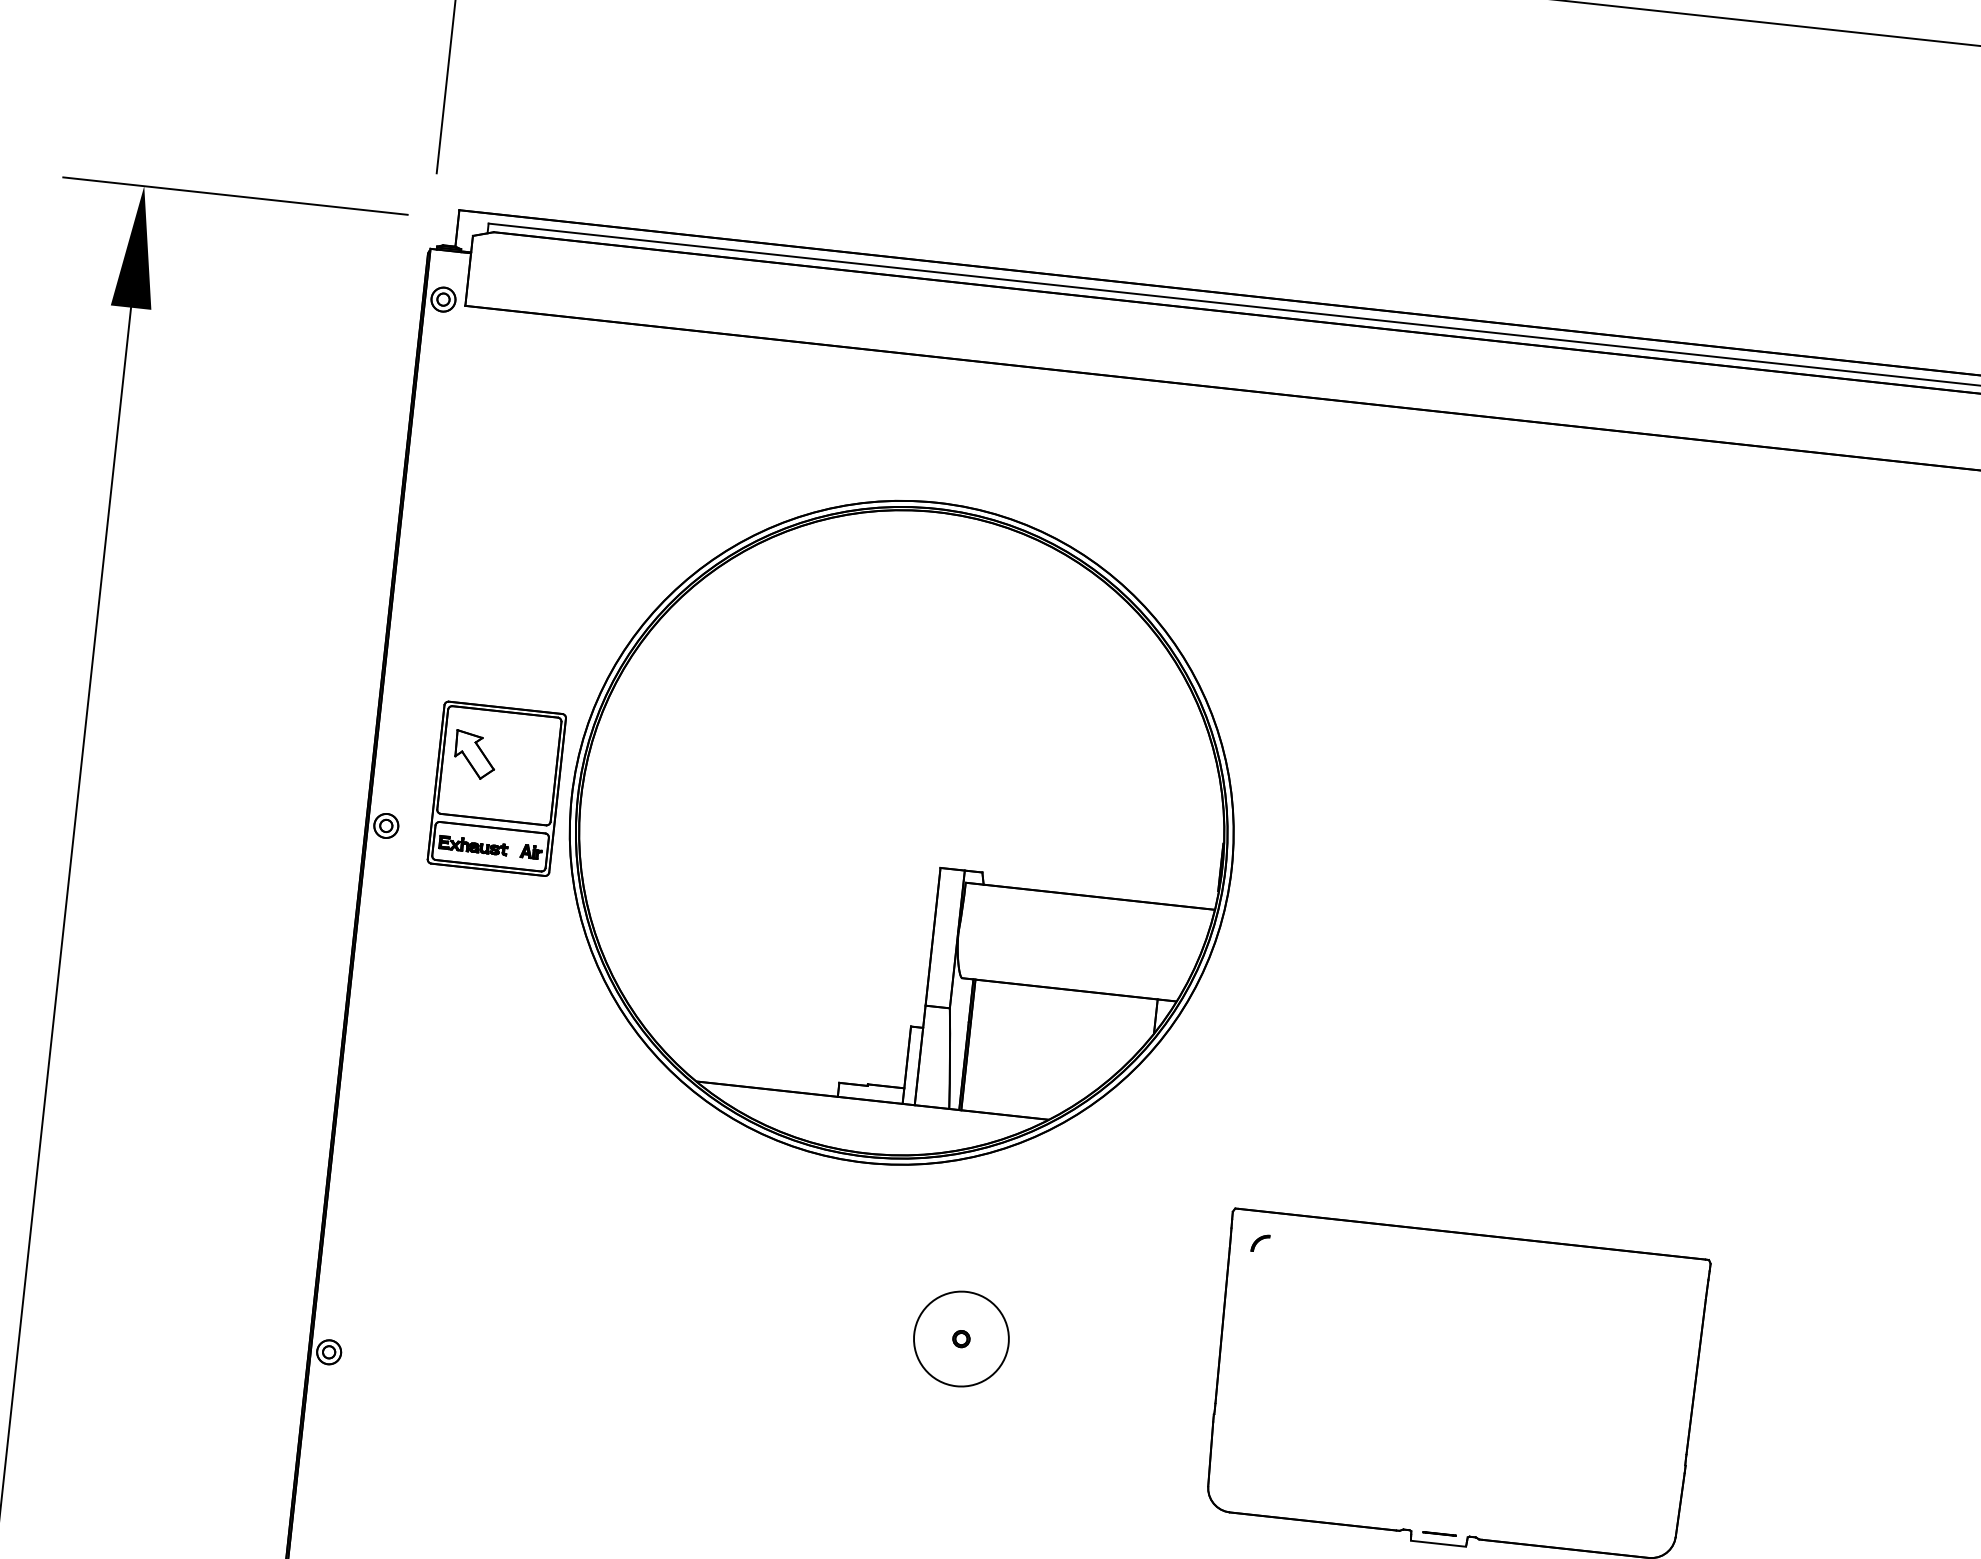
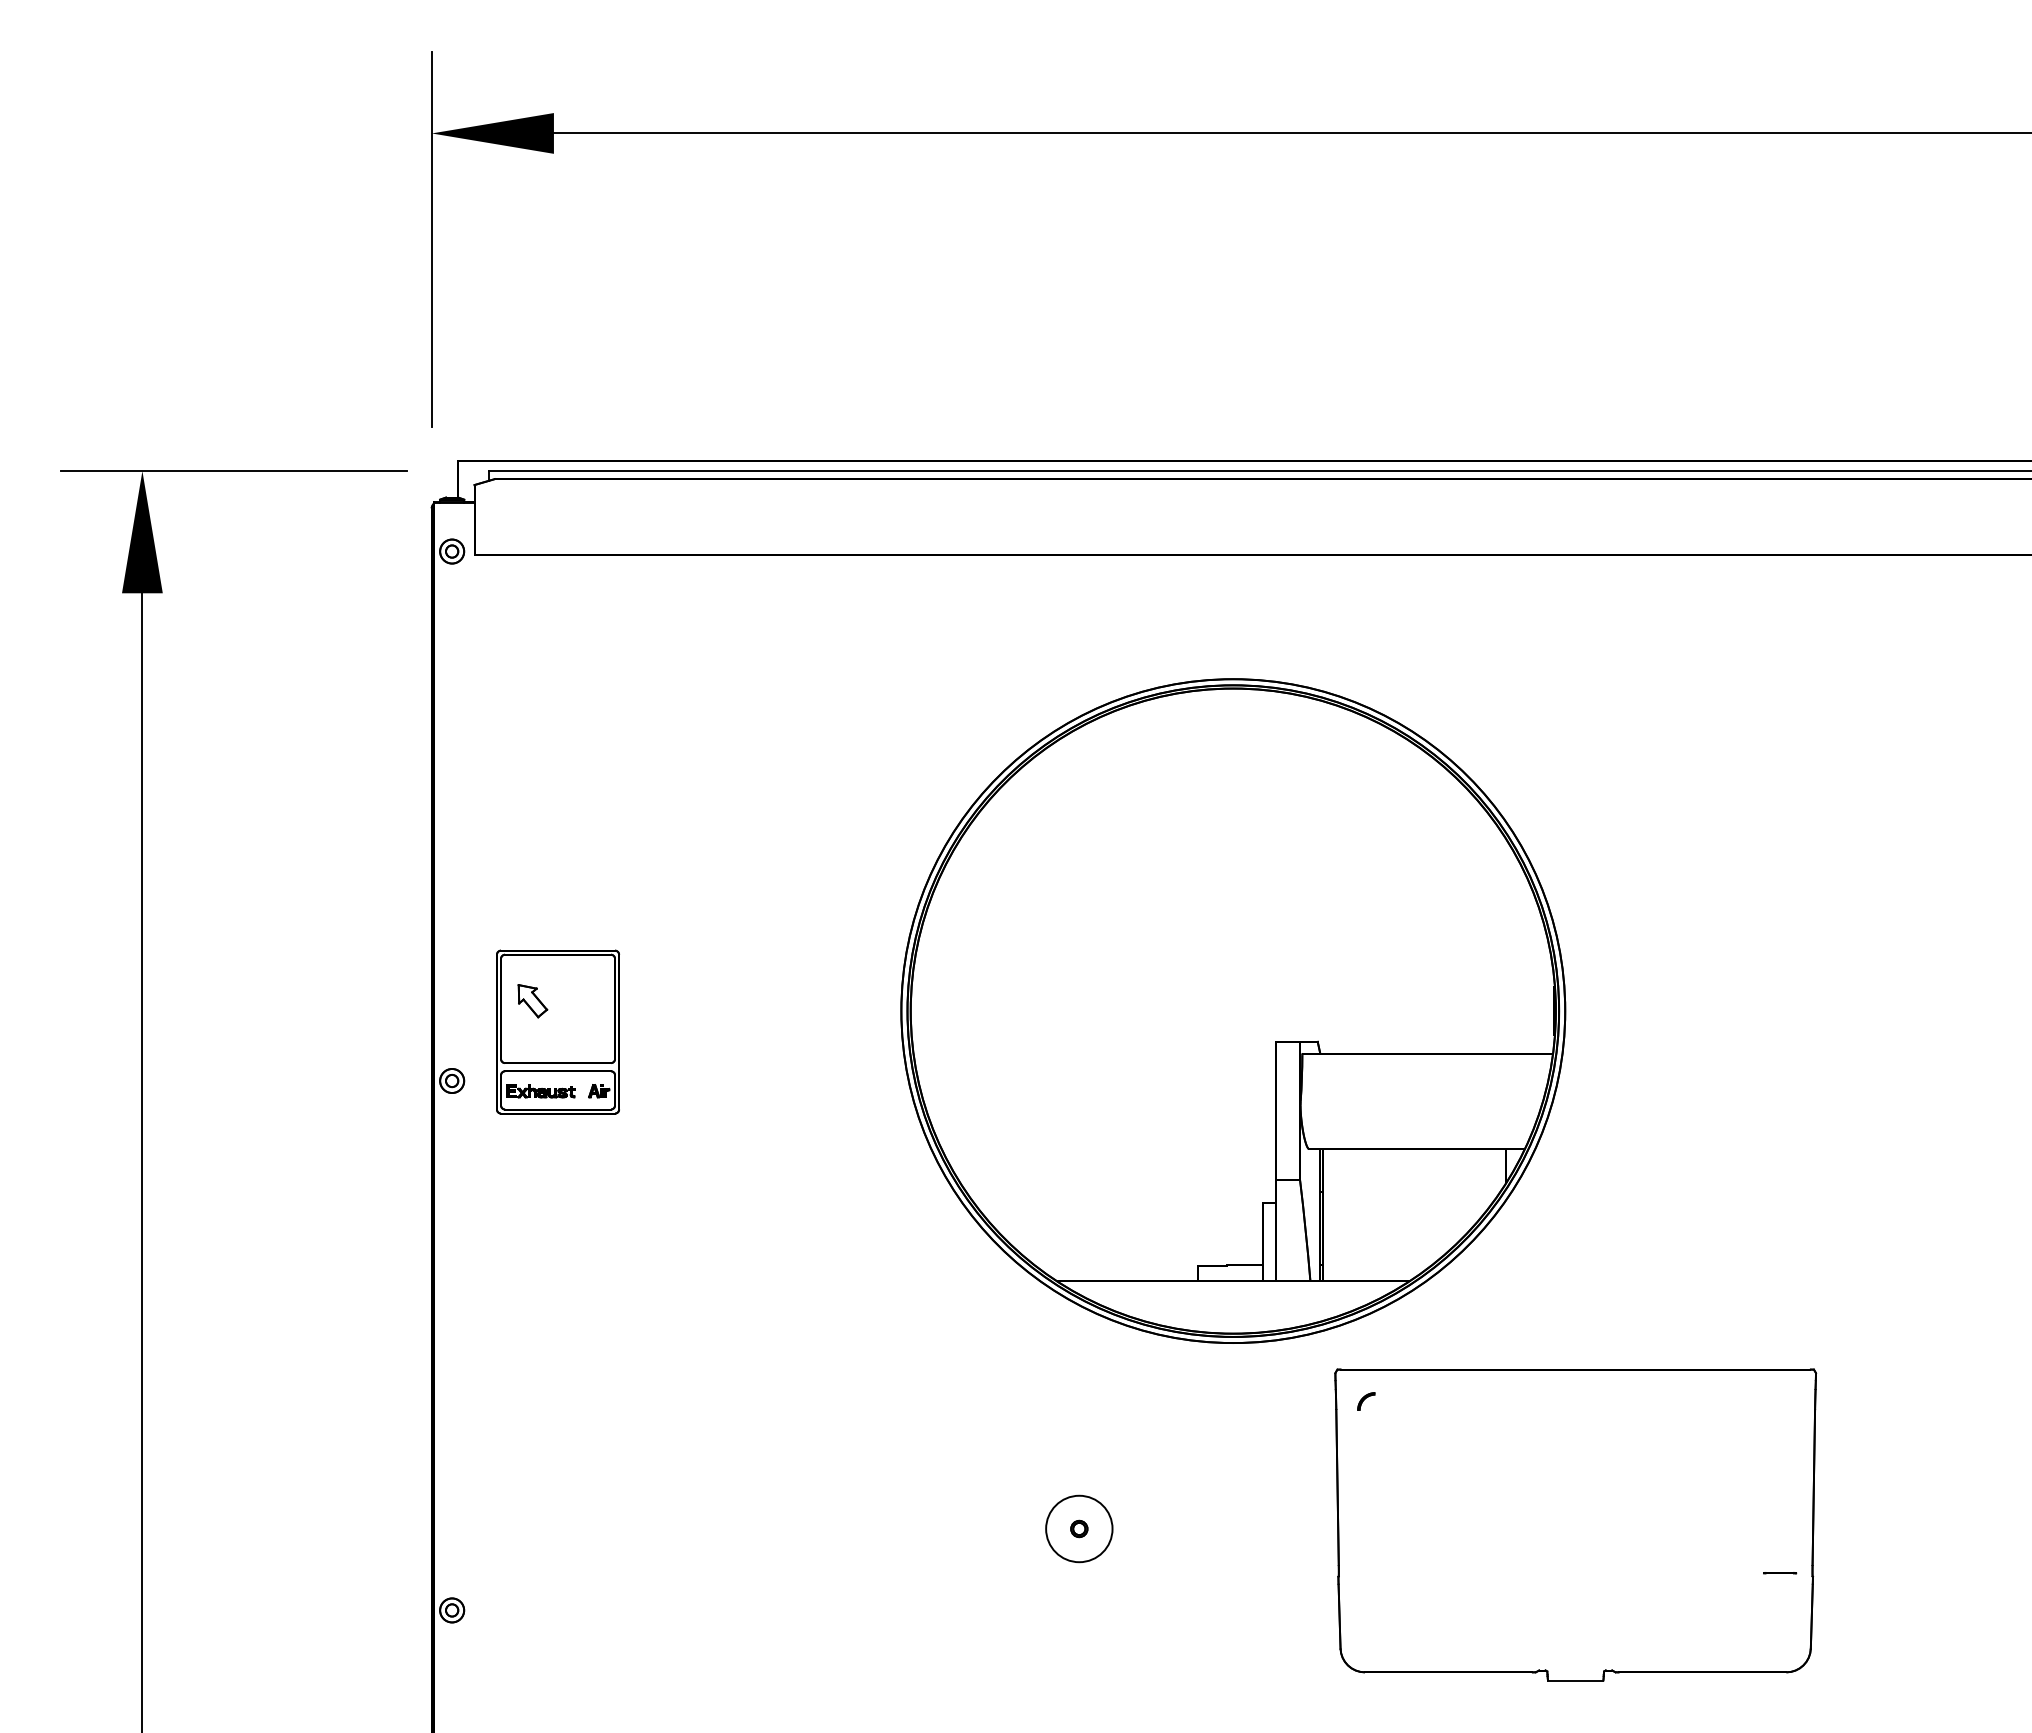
part: (474, 755) -> (532, 1001), size x0.7
part: (902, 832) -> (1233, 1010), moved
circle: (960, 1338) -> (1078, 1528), size x0.7
line: (1440, 1534) -> (1780, 1573), moved

